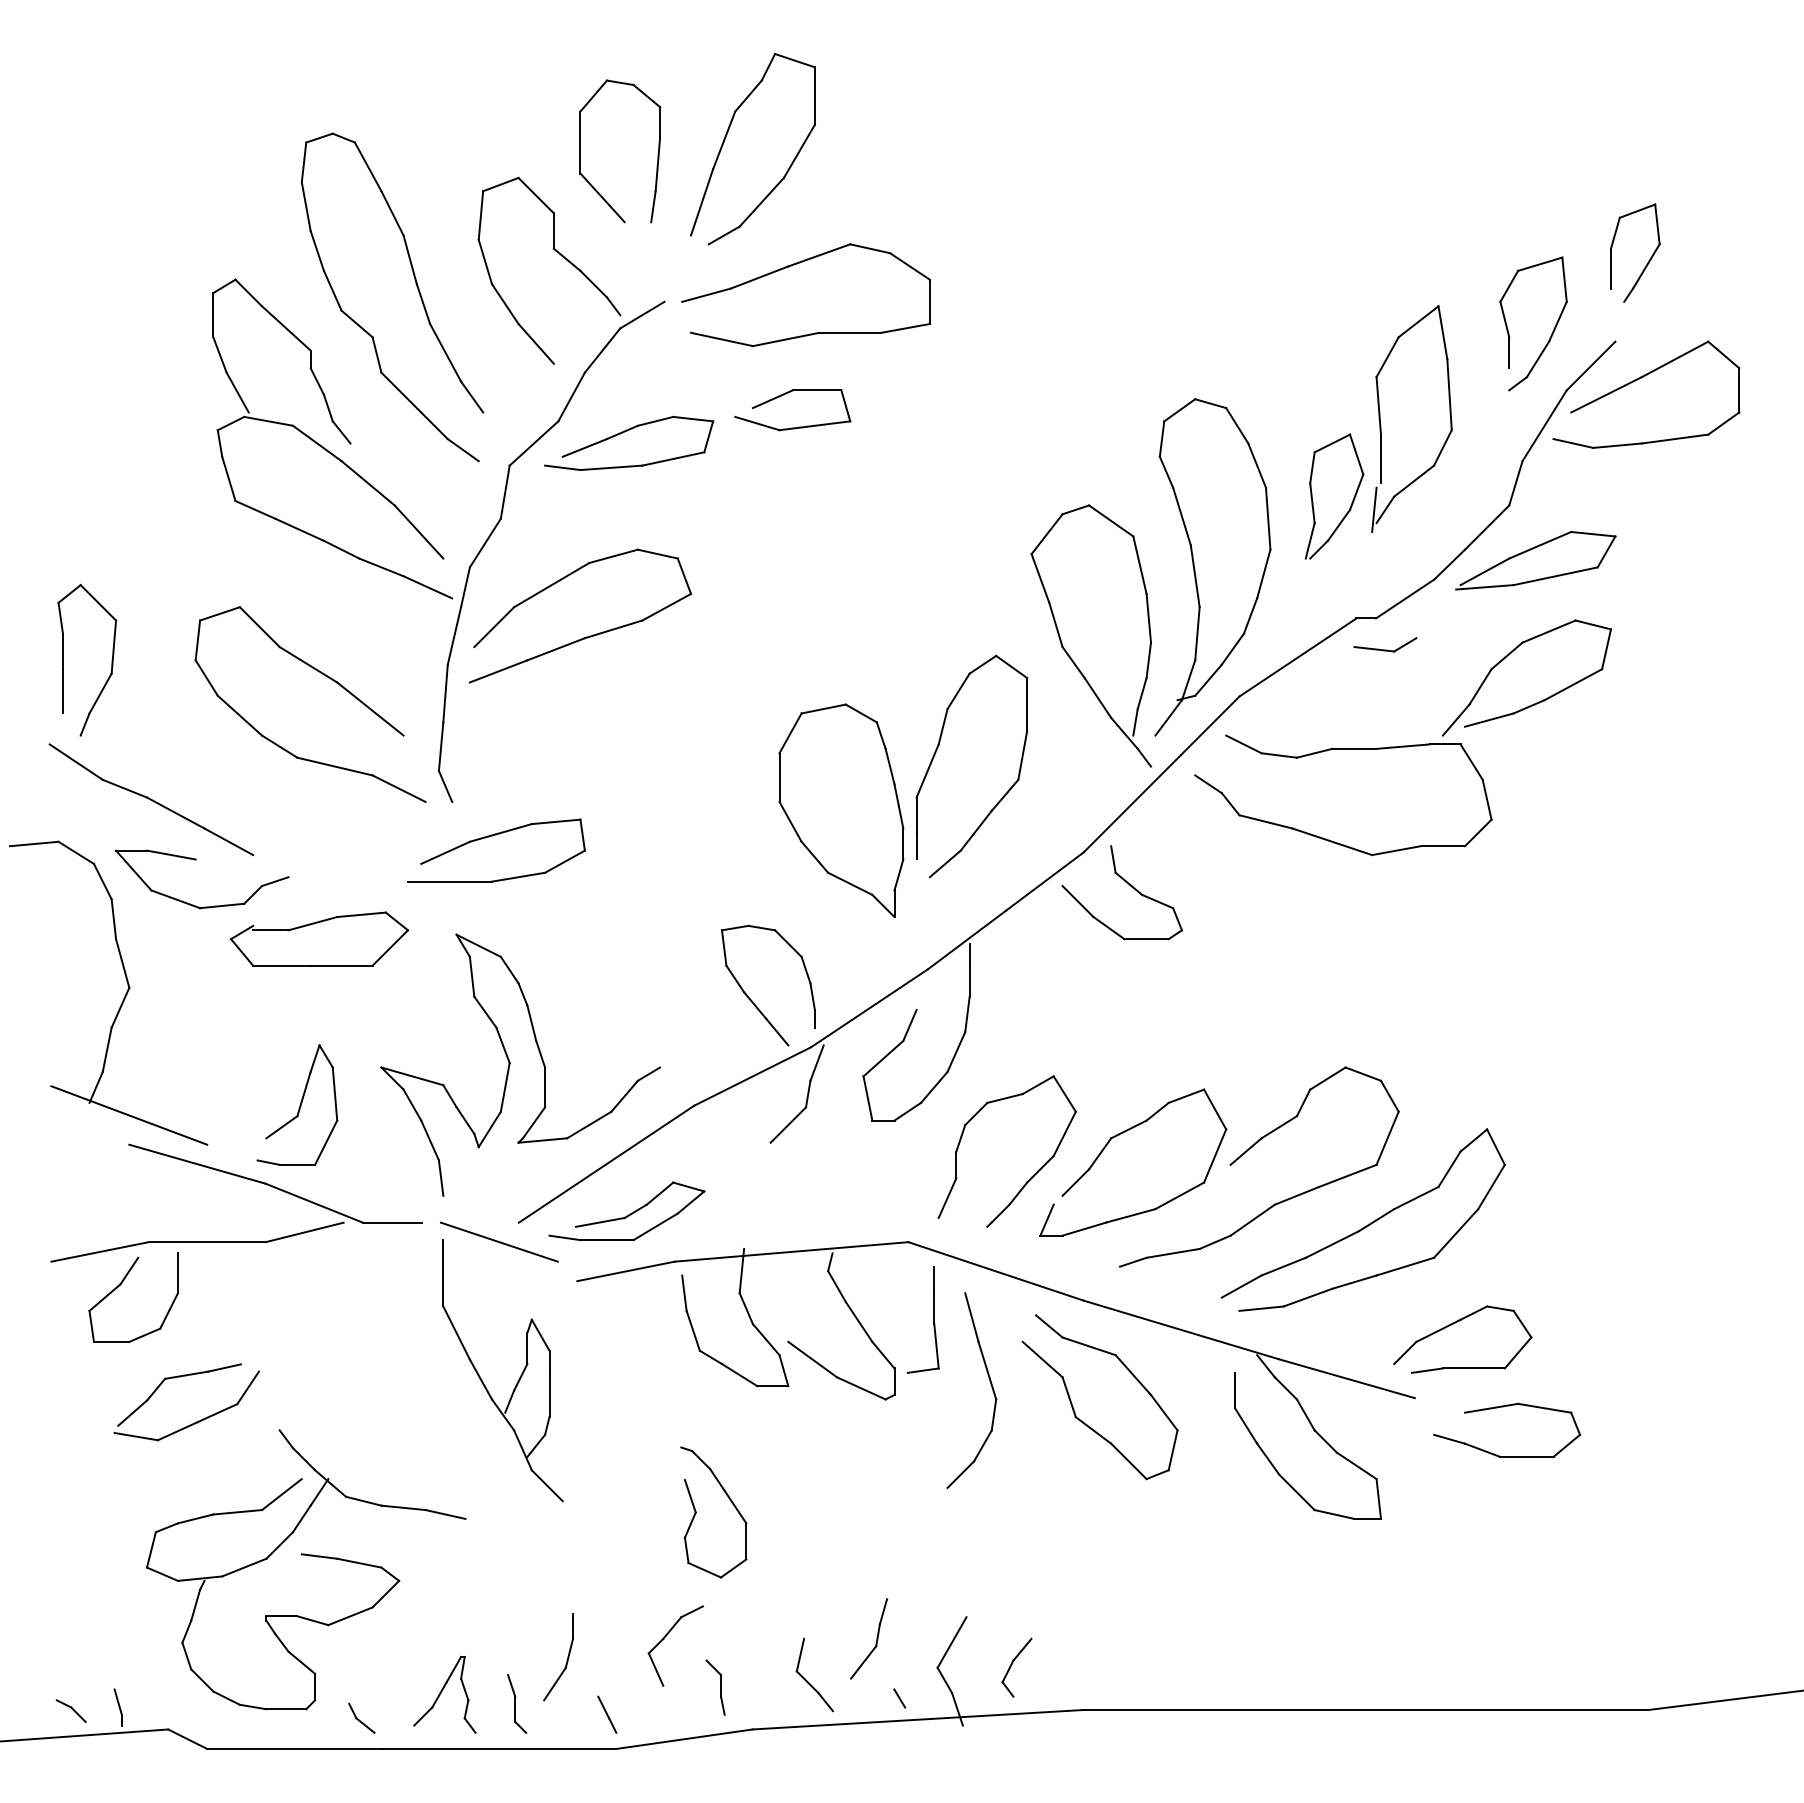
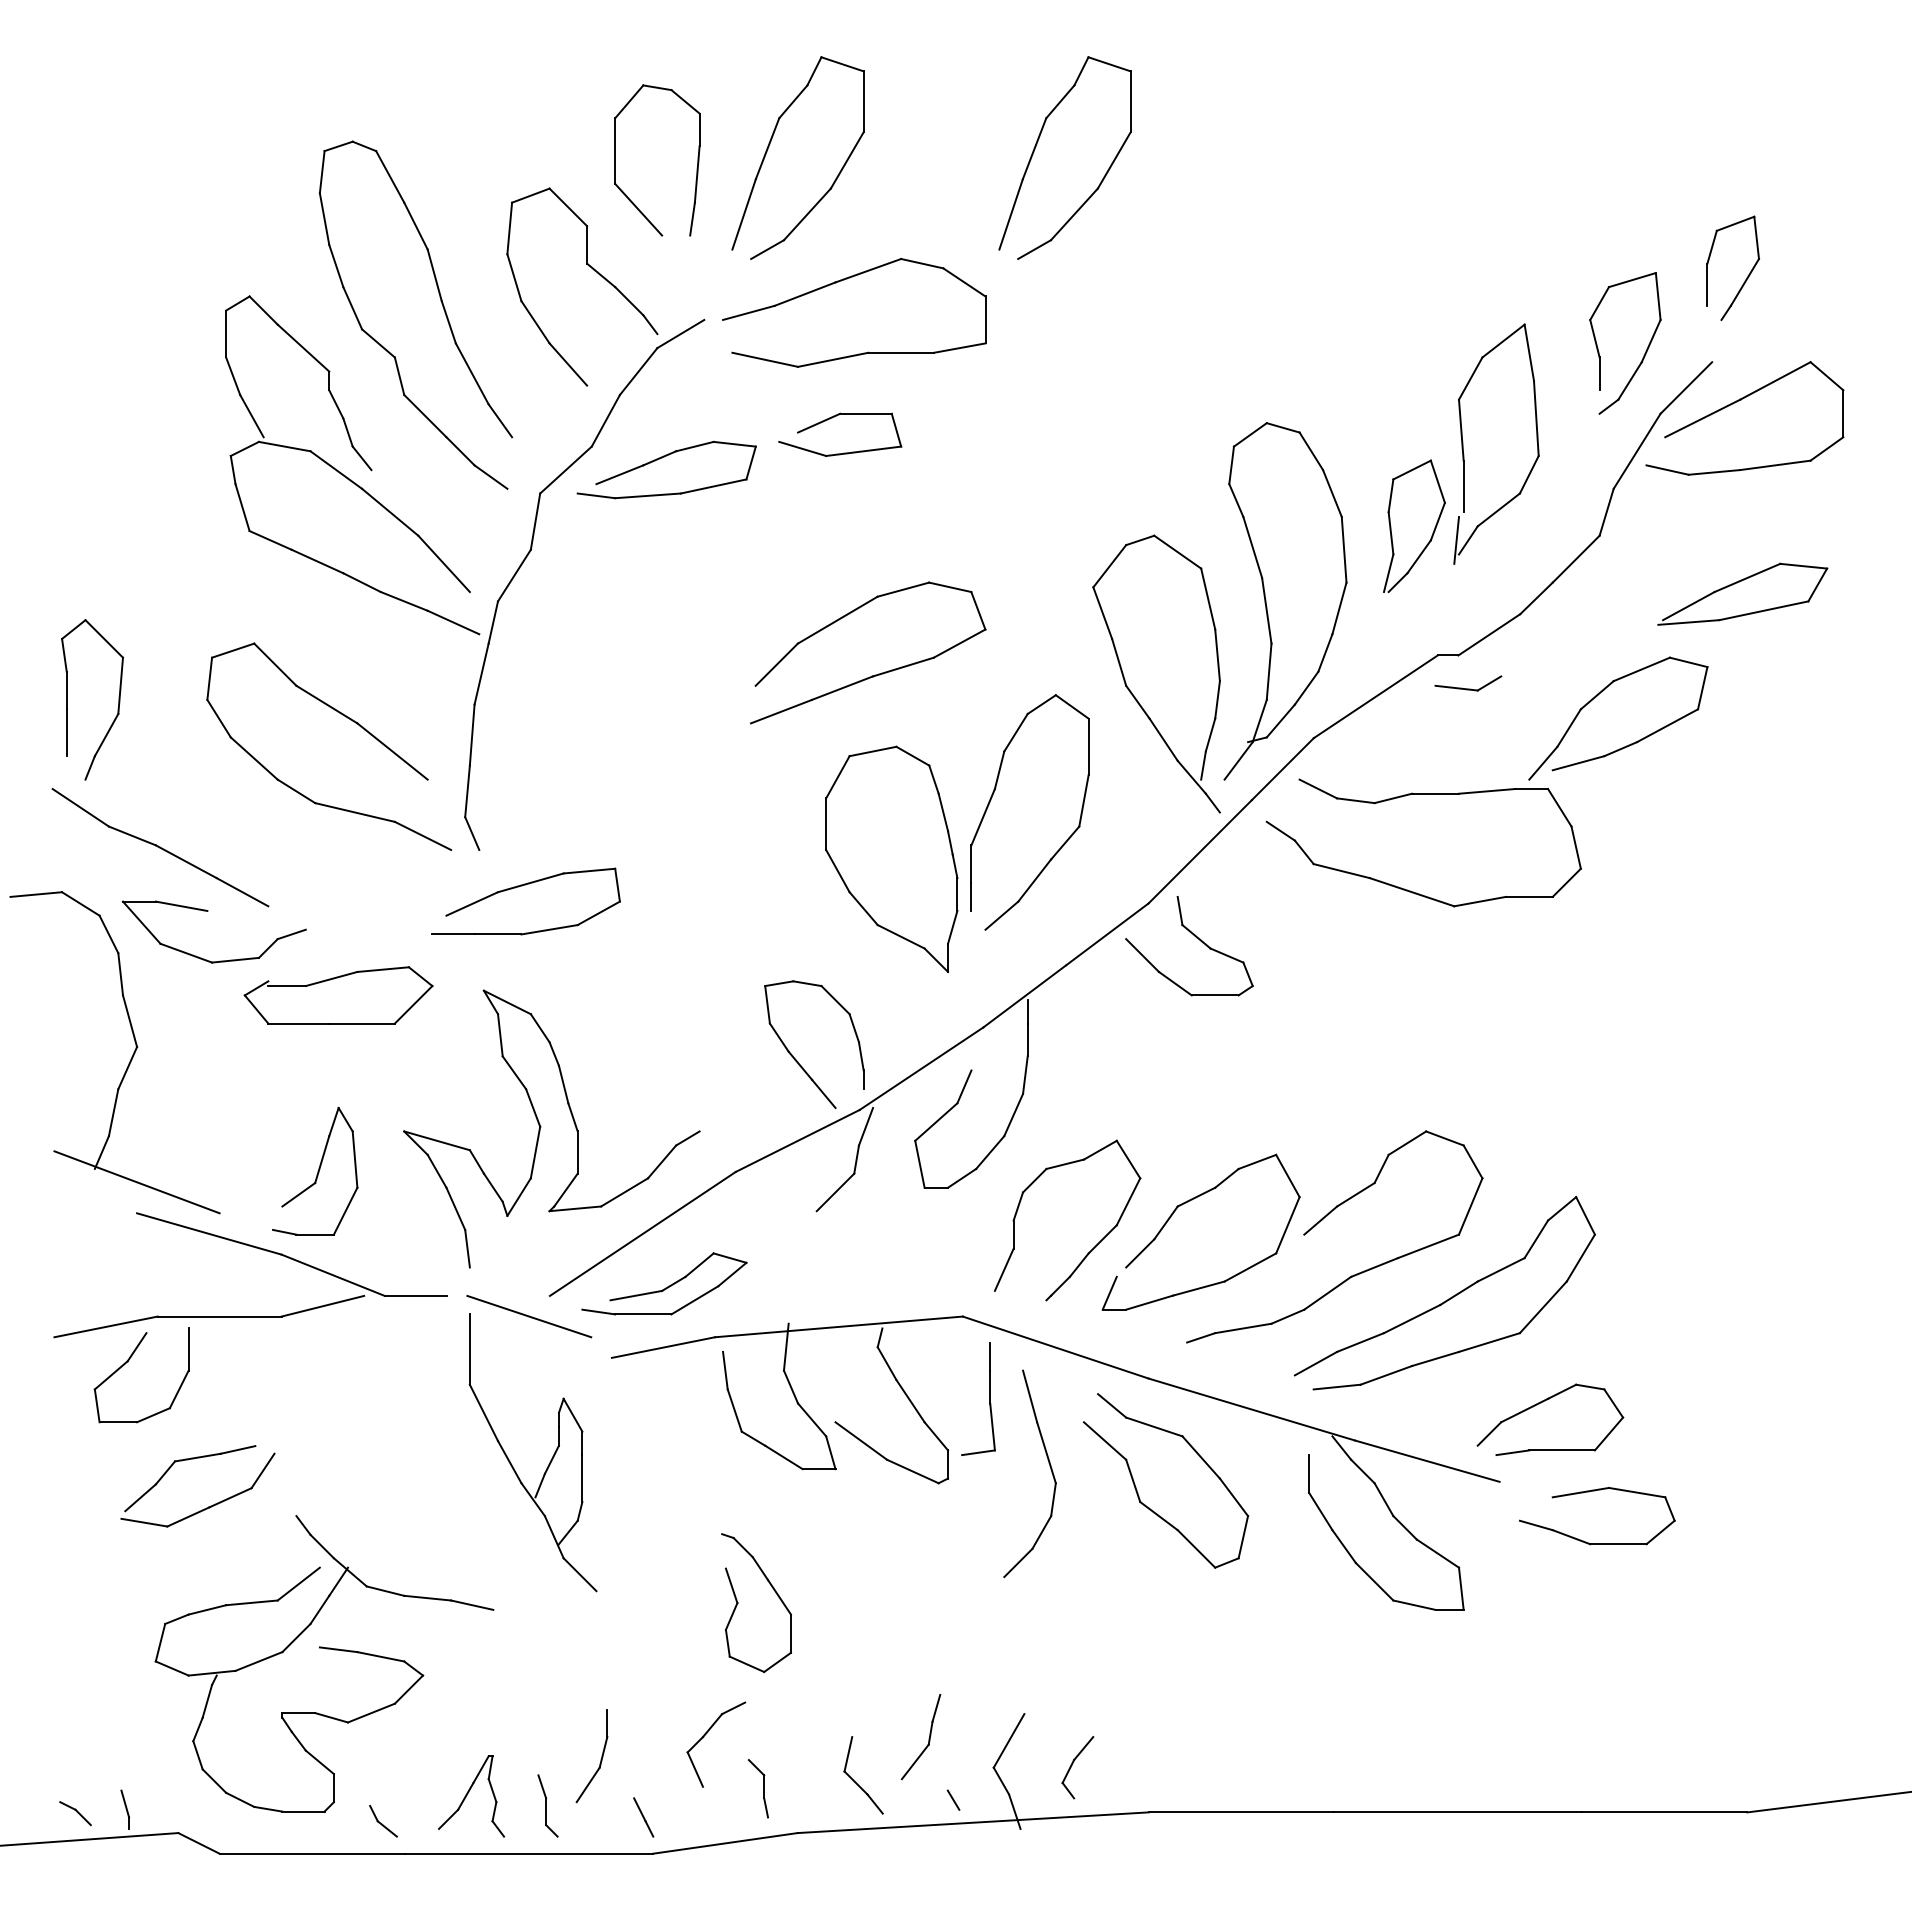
part: (978, 136) -> (1037, 144), added
part: (1530, 550) -> (1737, 583), moved
part: (587, 636) -> (875, 674), moved

